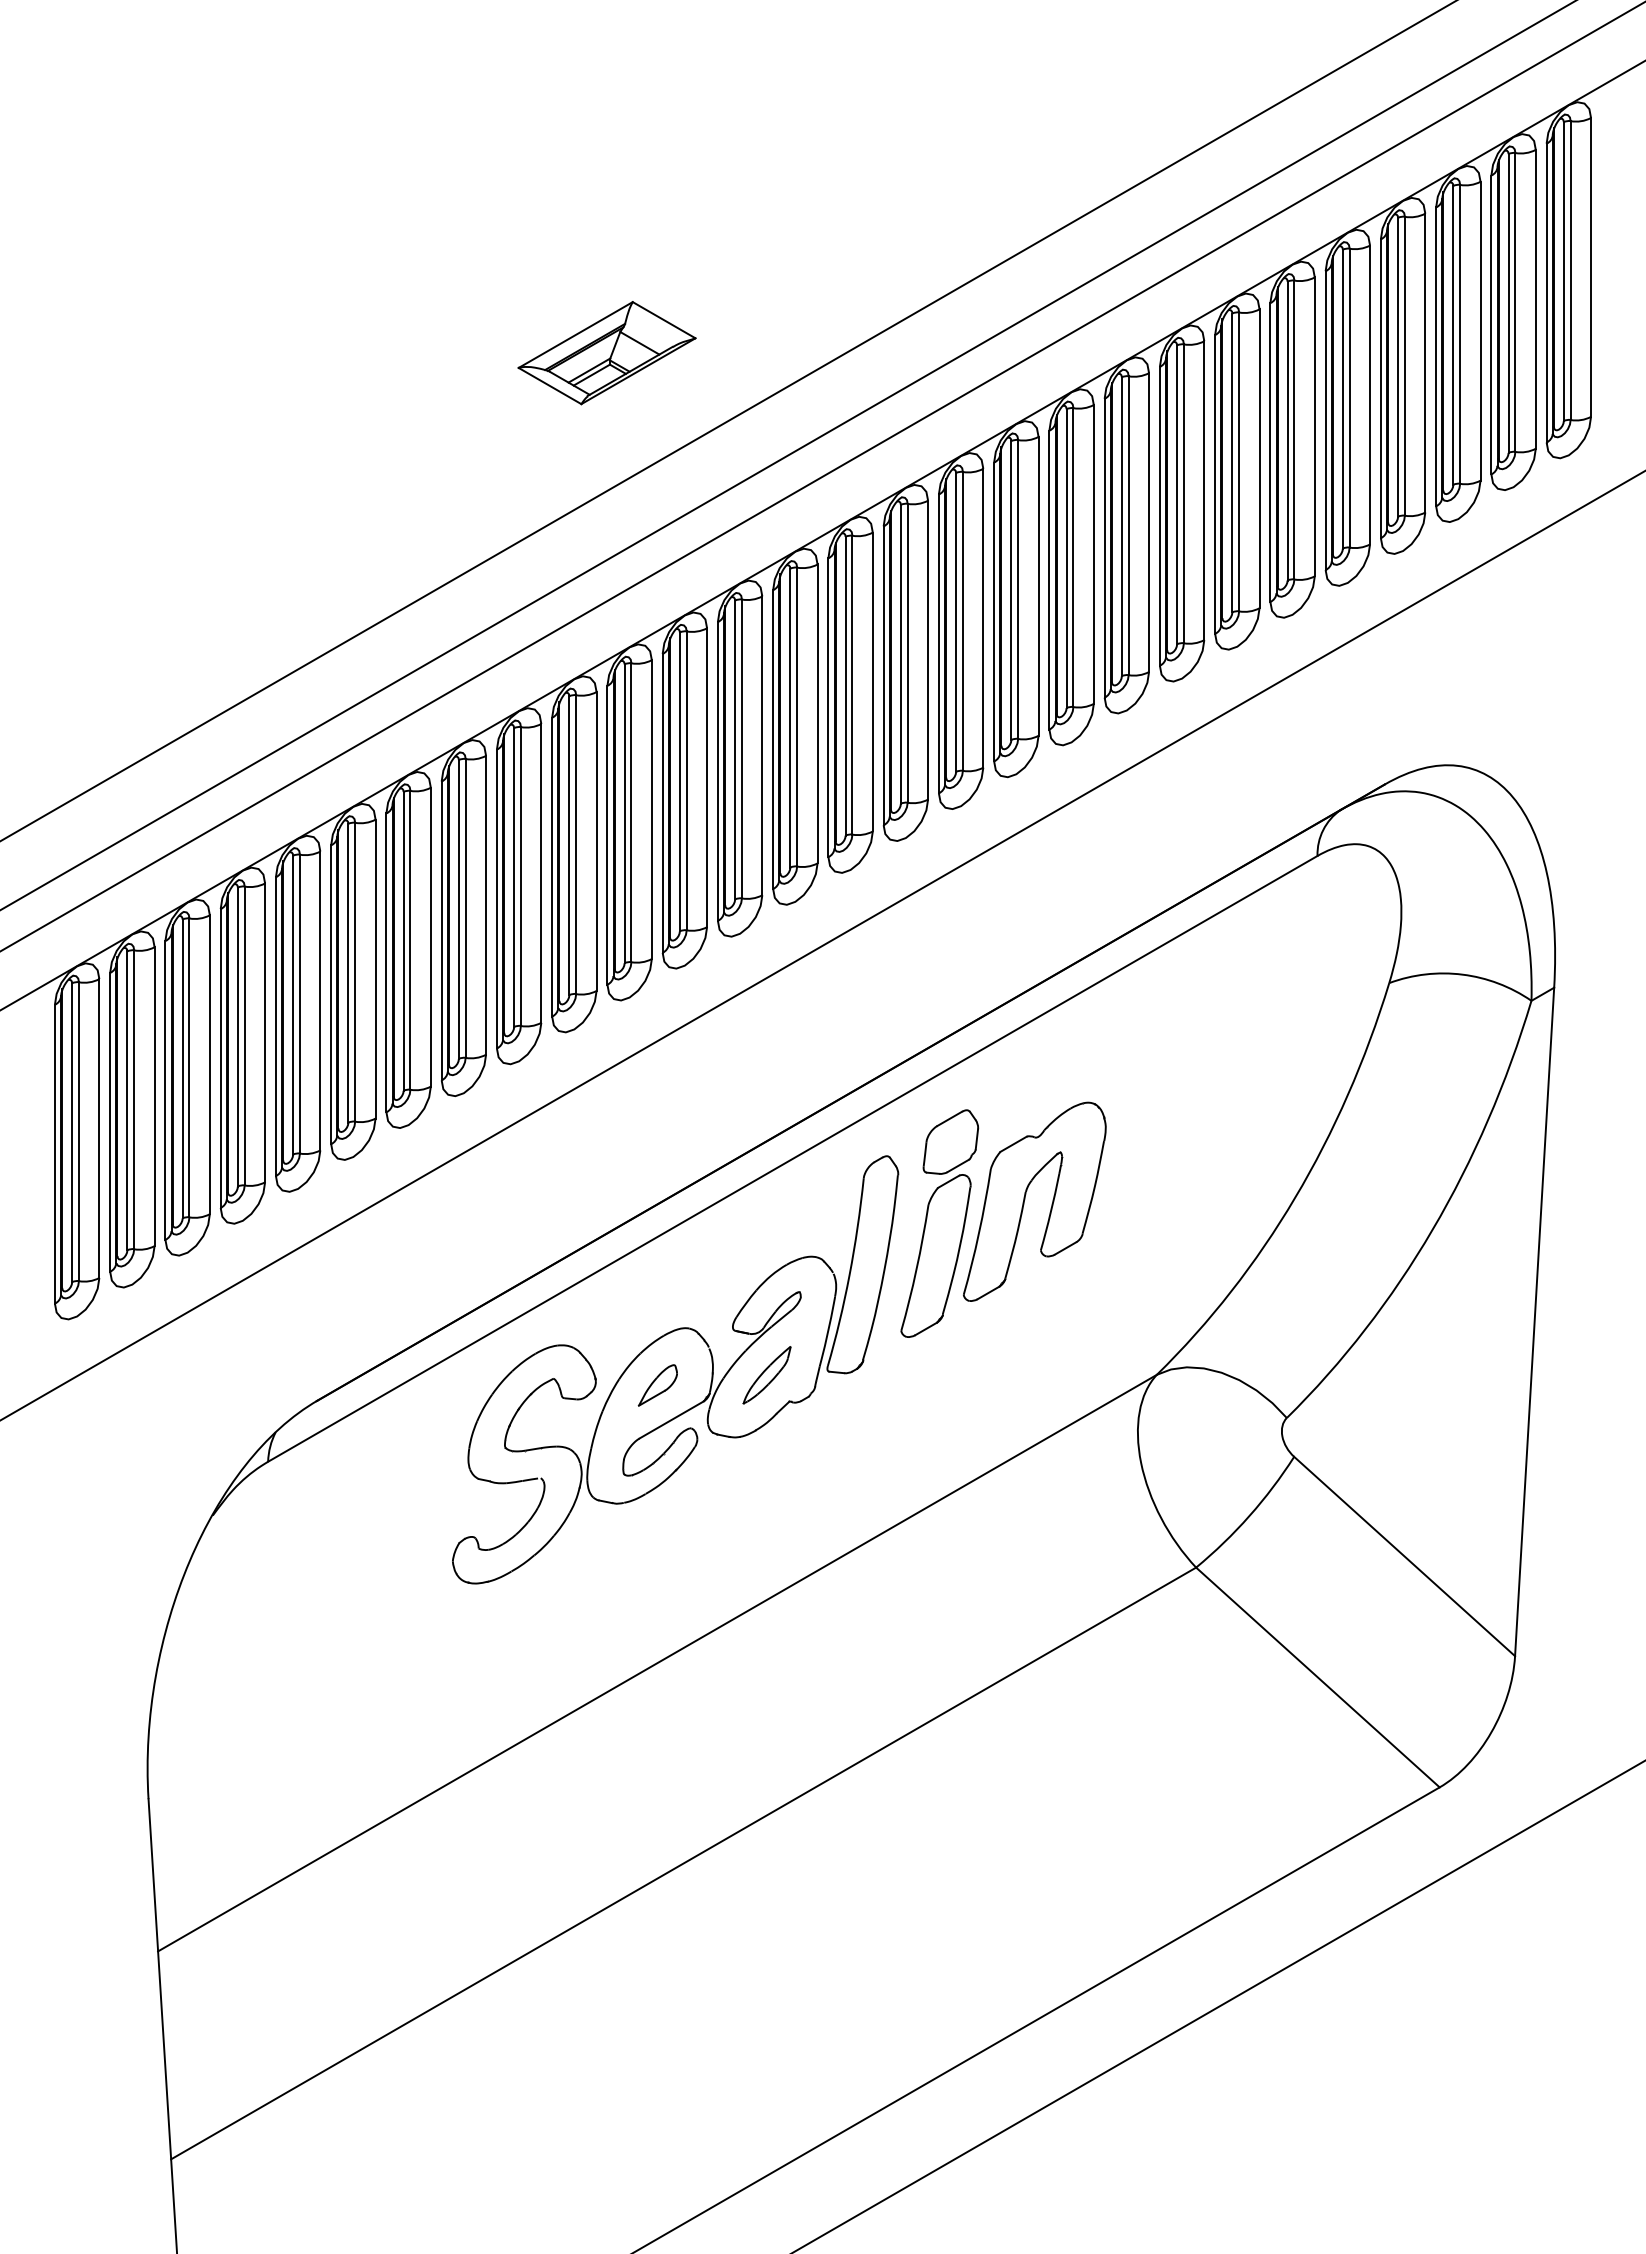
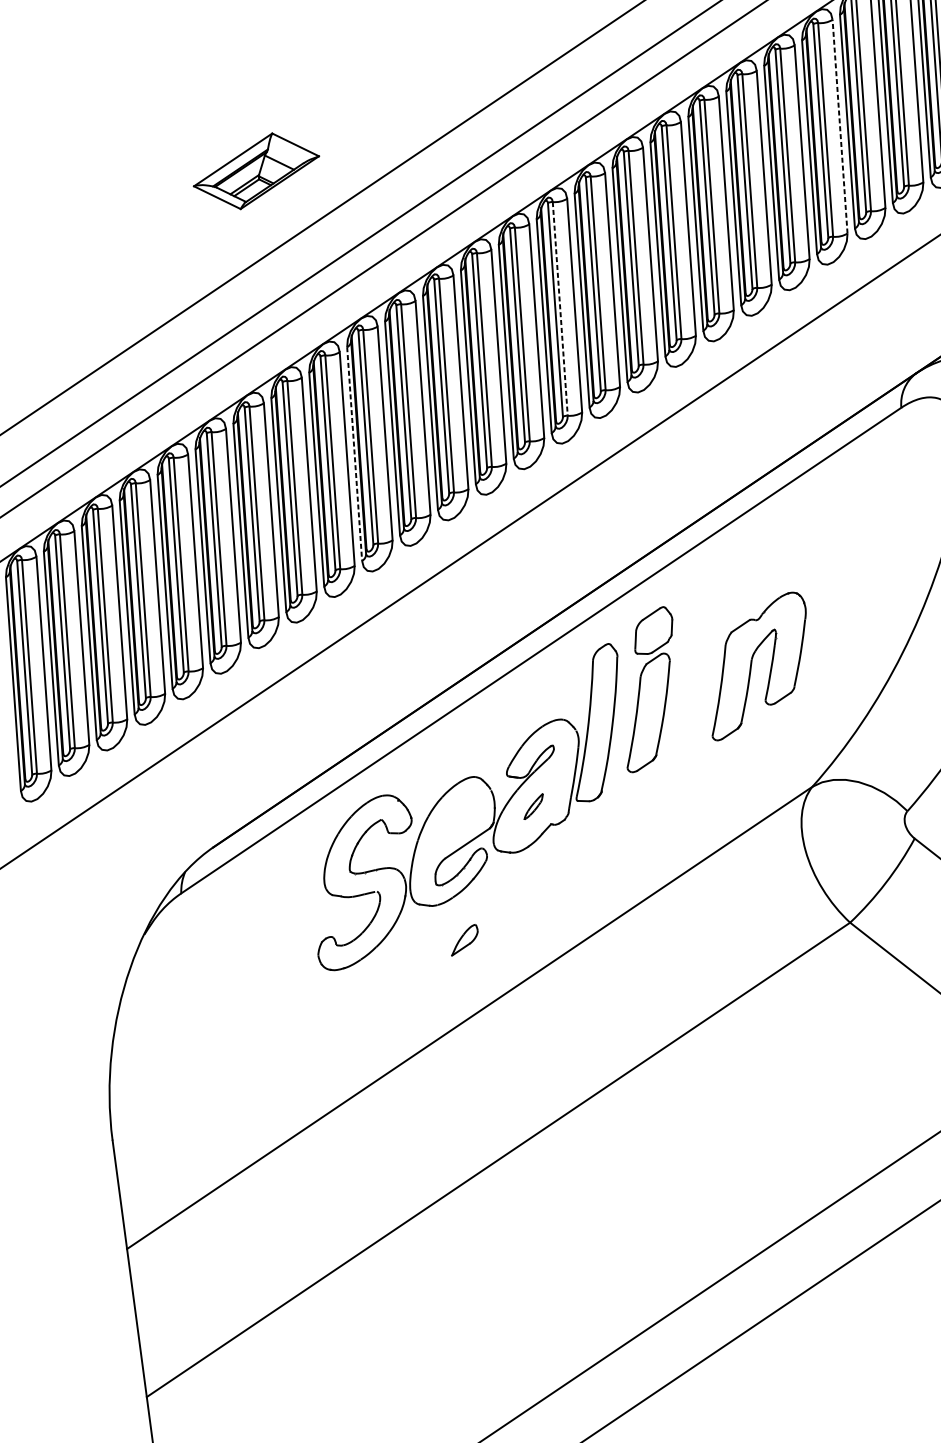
part: (606, 353) -> (256, 171), moved
line: (1259, 458) -> (840, 126), solid -> dashed
line: (852, 685) -> (560, 309), solid -> dashed
line: (552, 867) -> (354, 454), solid -> dashed
part: (1025, 1199) -> (751, 665), moved
part: (766, 1375) -> (533, 806), size x0.6
part: (657, 1385) -> (464, 940), moved

